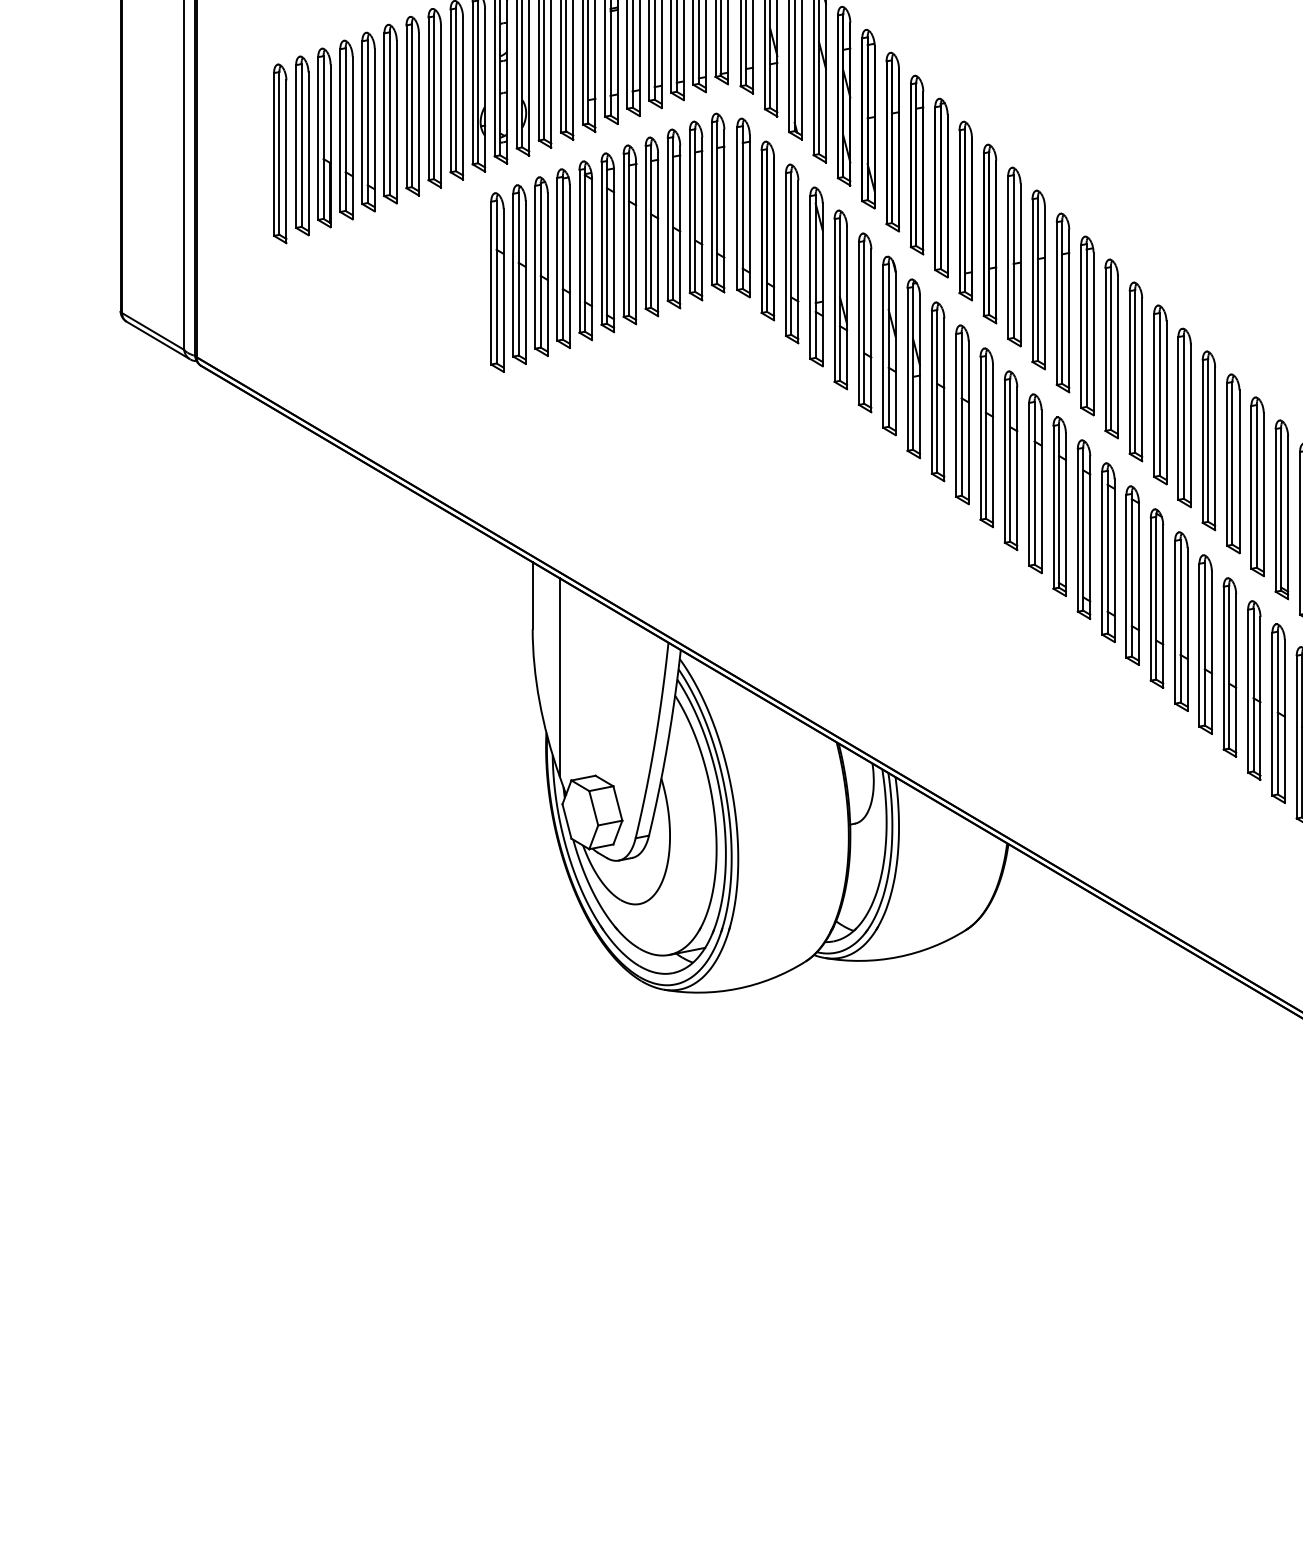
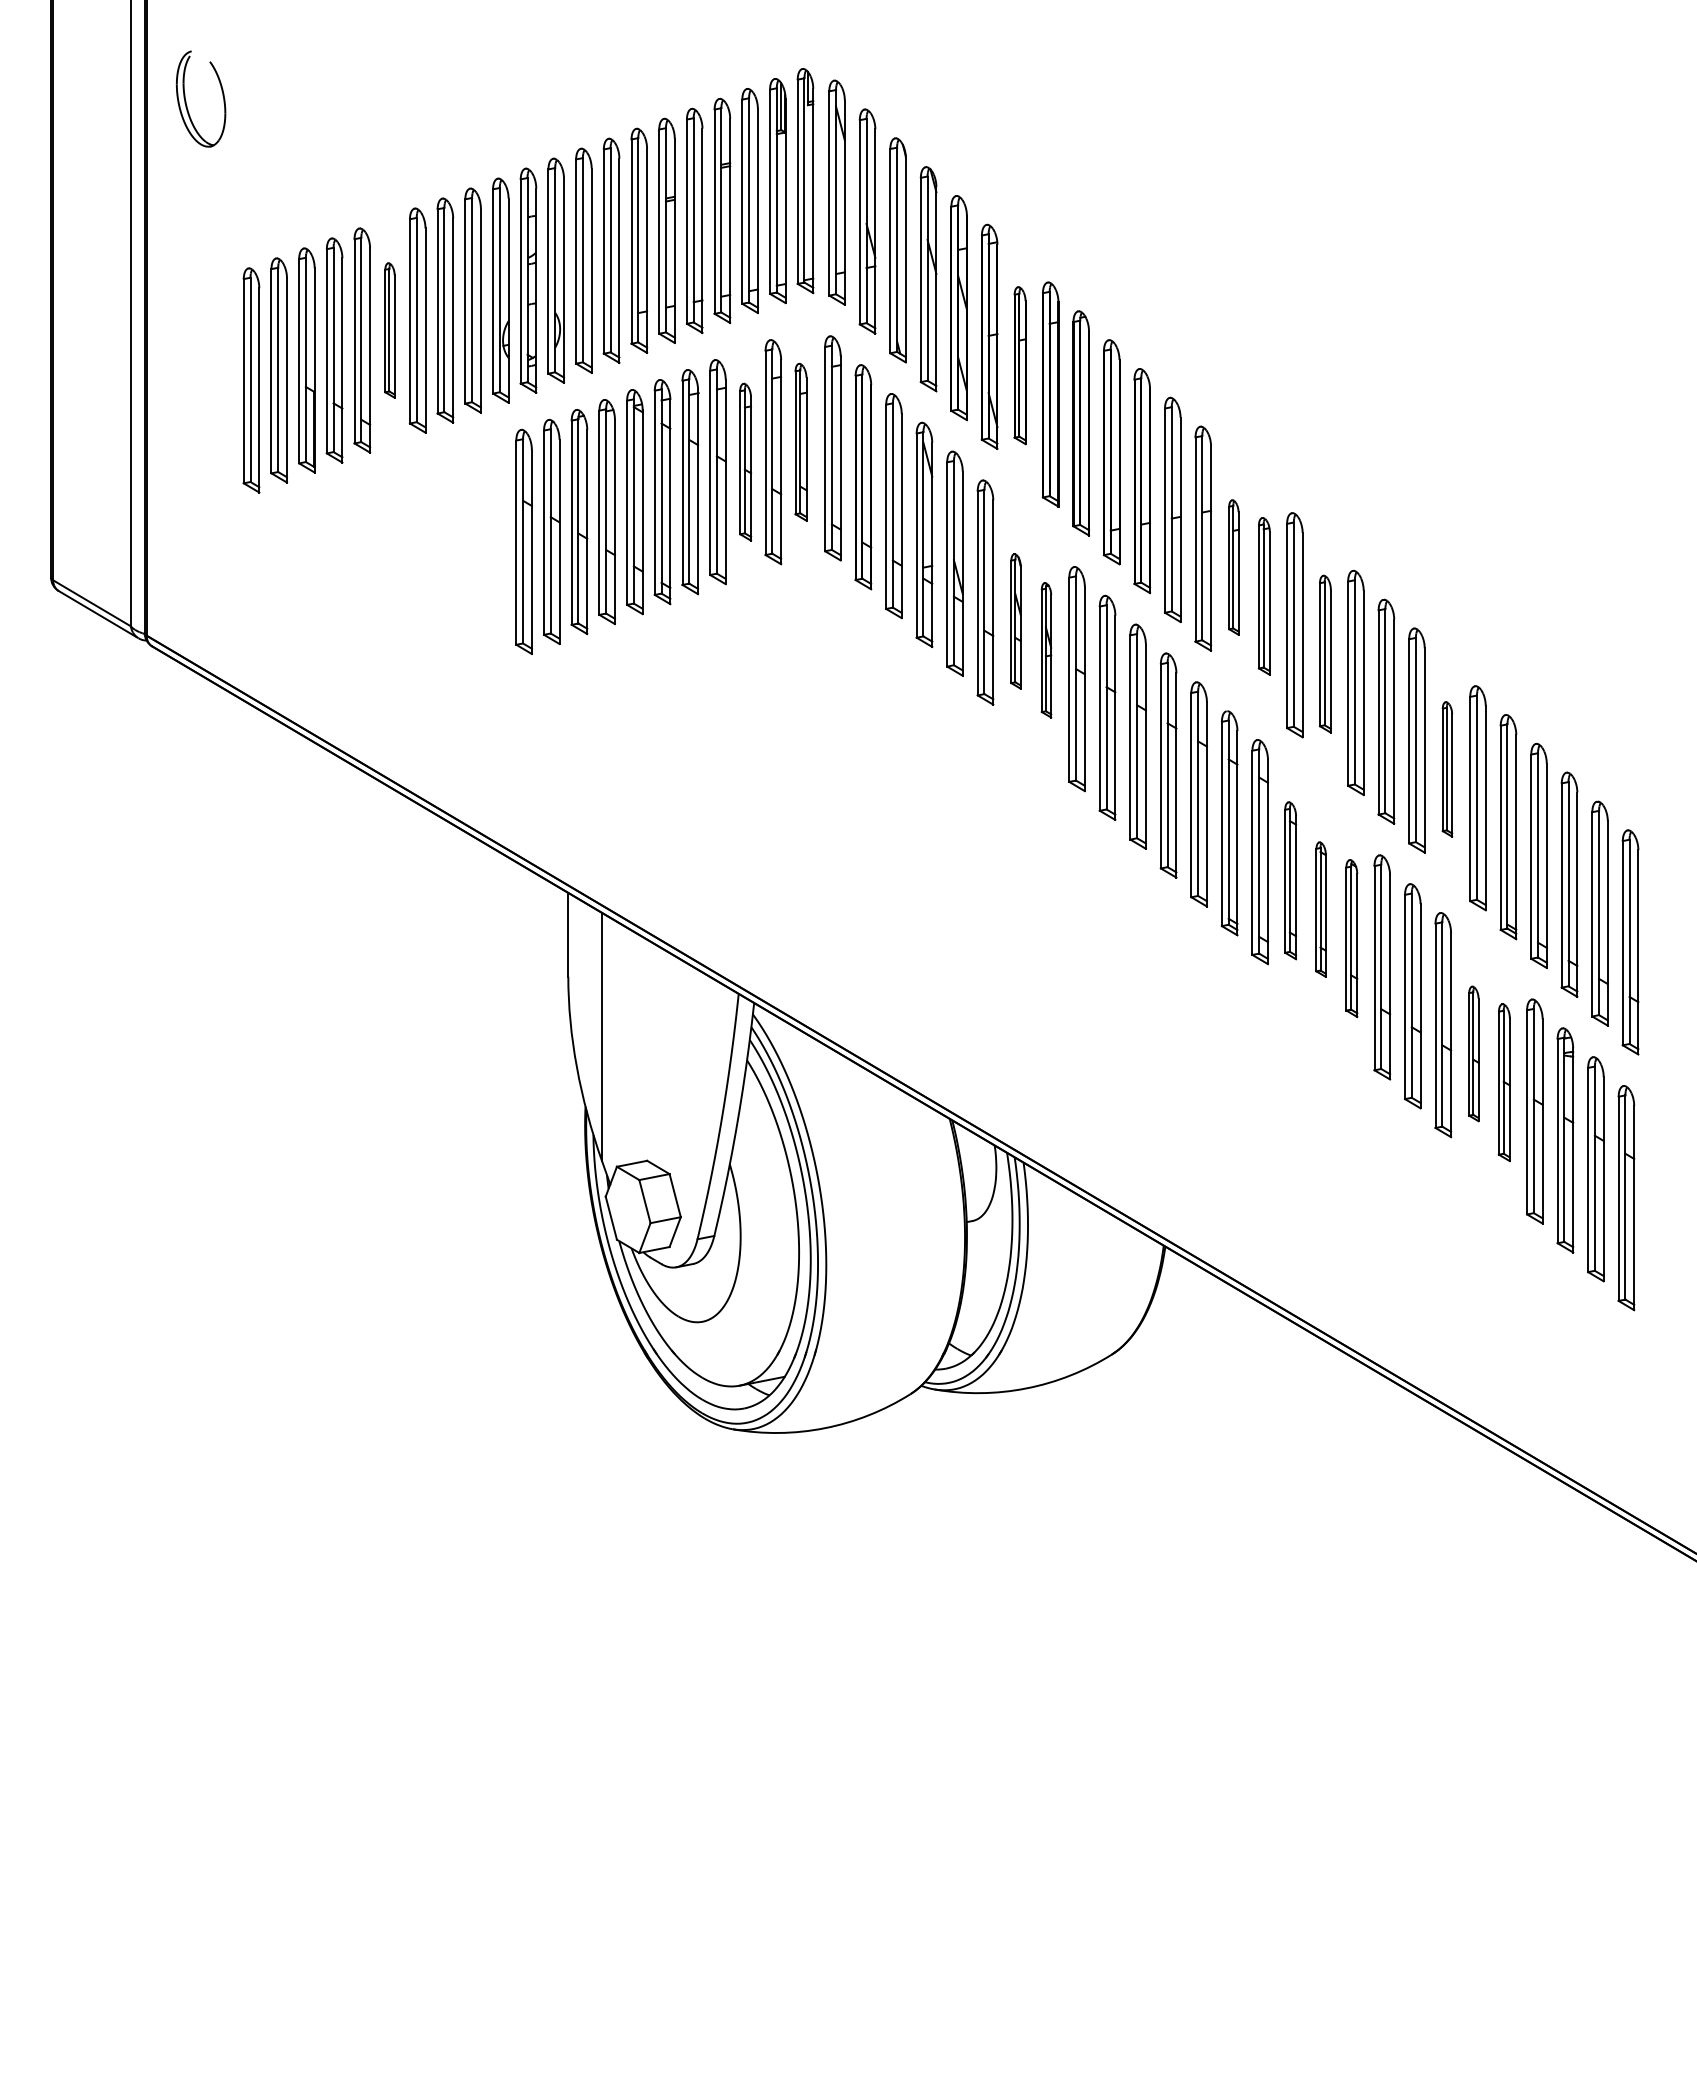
part: (390, 114) -> (389, 330), size x0.6
part: (892, 141) -> (1019, 365), size x0.7
part: (717, 203) -> (800, 442), size x0.7
part: (673, 219) -> (745, 462), size x0.7
part: (1062, 302) -> (1233, 567), size x0.6
part: (1087, 326) -> (1264, 596), size x0.7
part: (889, 345) -> (1015, 621), size x0.6
part: (913, 369) -> (1046, 650), size x0.6
part: (1136, 372) -> (1325, 654), size x0.7
part: (1233, 463) -> (1447, 769), size x0.6
part: (1108, 552) -> (1290, 880), size x0.7
part: (1132, 575) -> (1320, 909), size x0.6
part: (1156, 598) -> (1351, 938), size x0.7
part: (1254, 690) -> (1473, 1053), size x0.6
part: (1278, 713) -> (1504, 1082), size x0.7

